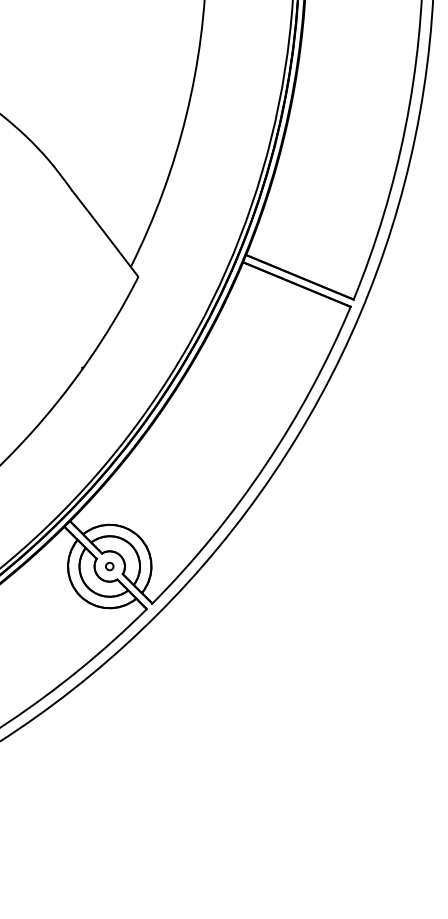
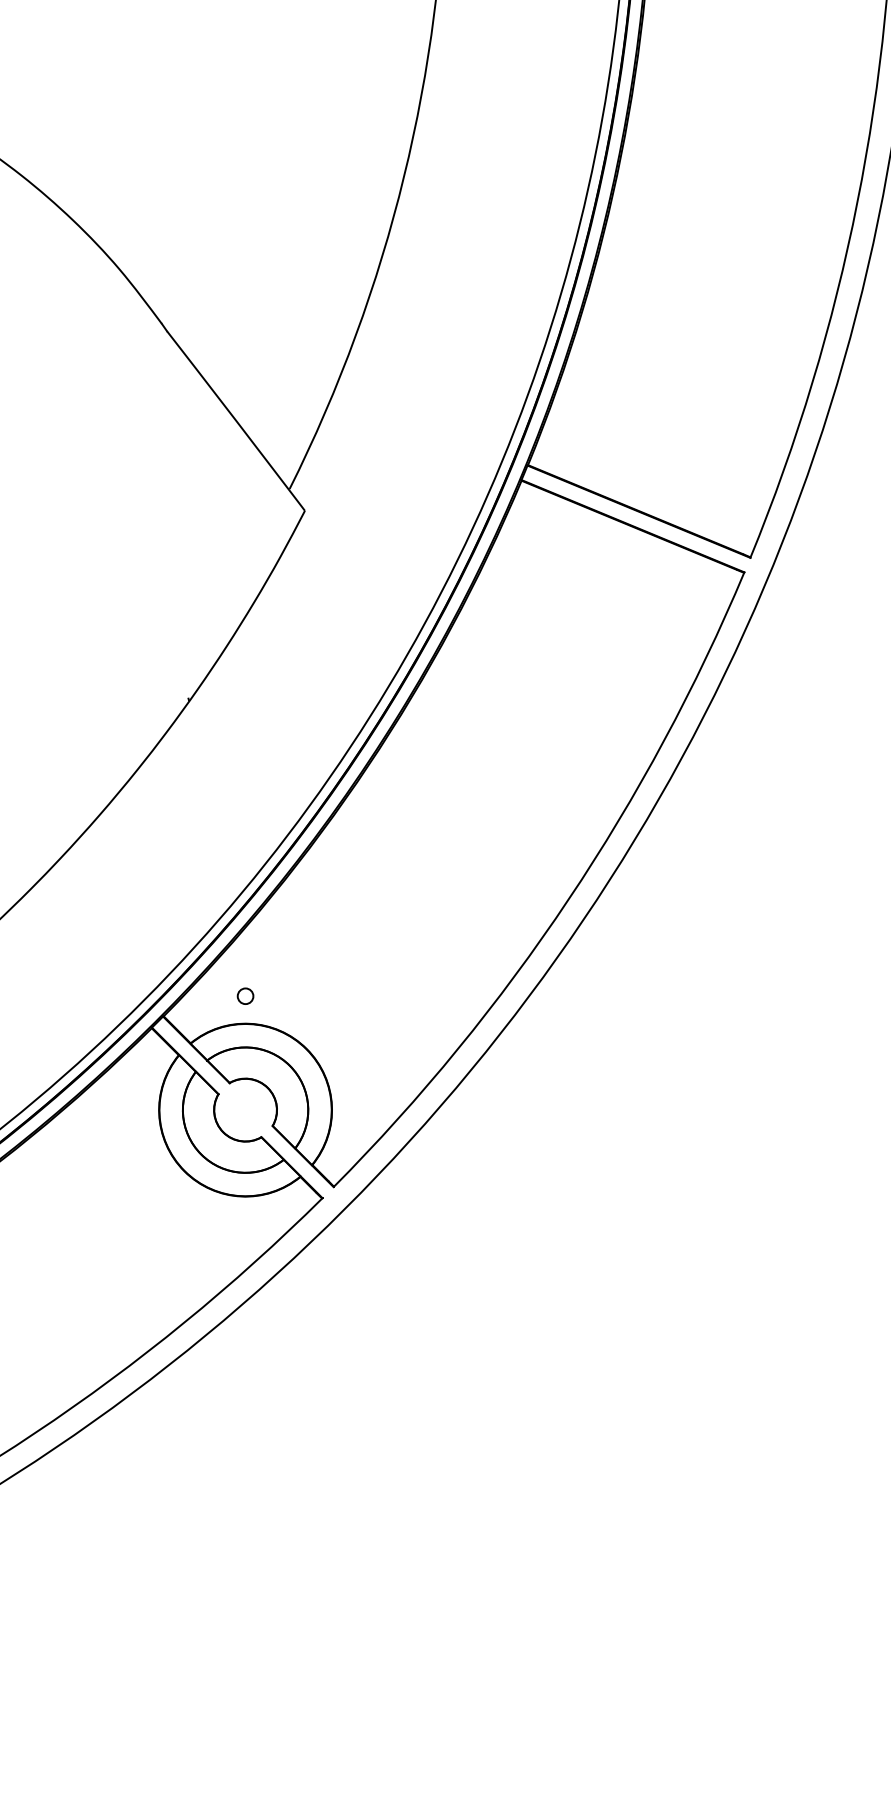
circle: (109, 566) -> (245, 996), moved

